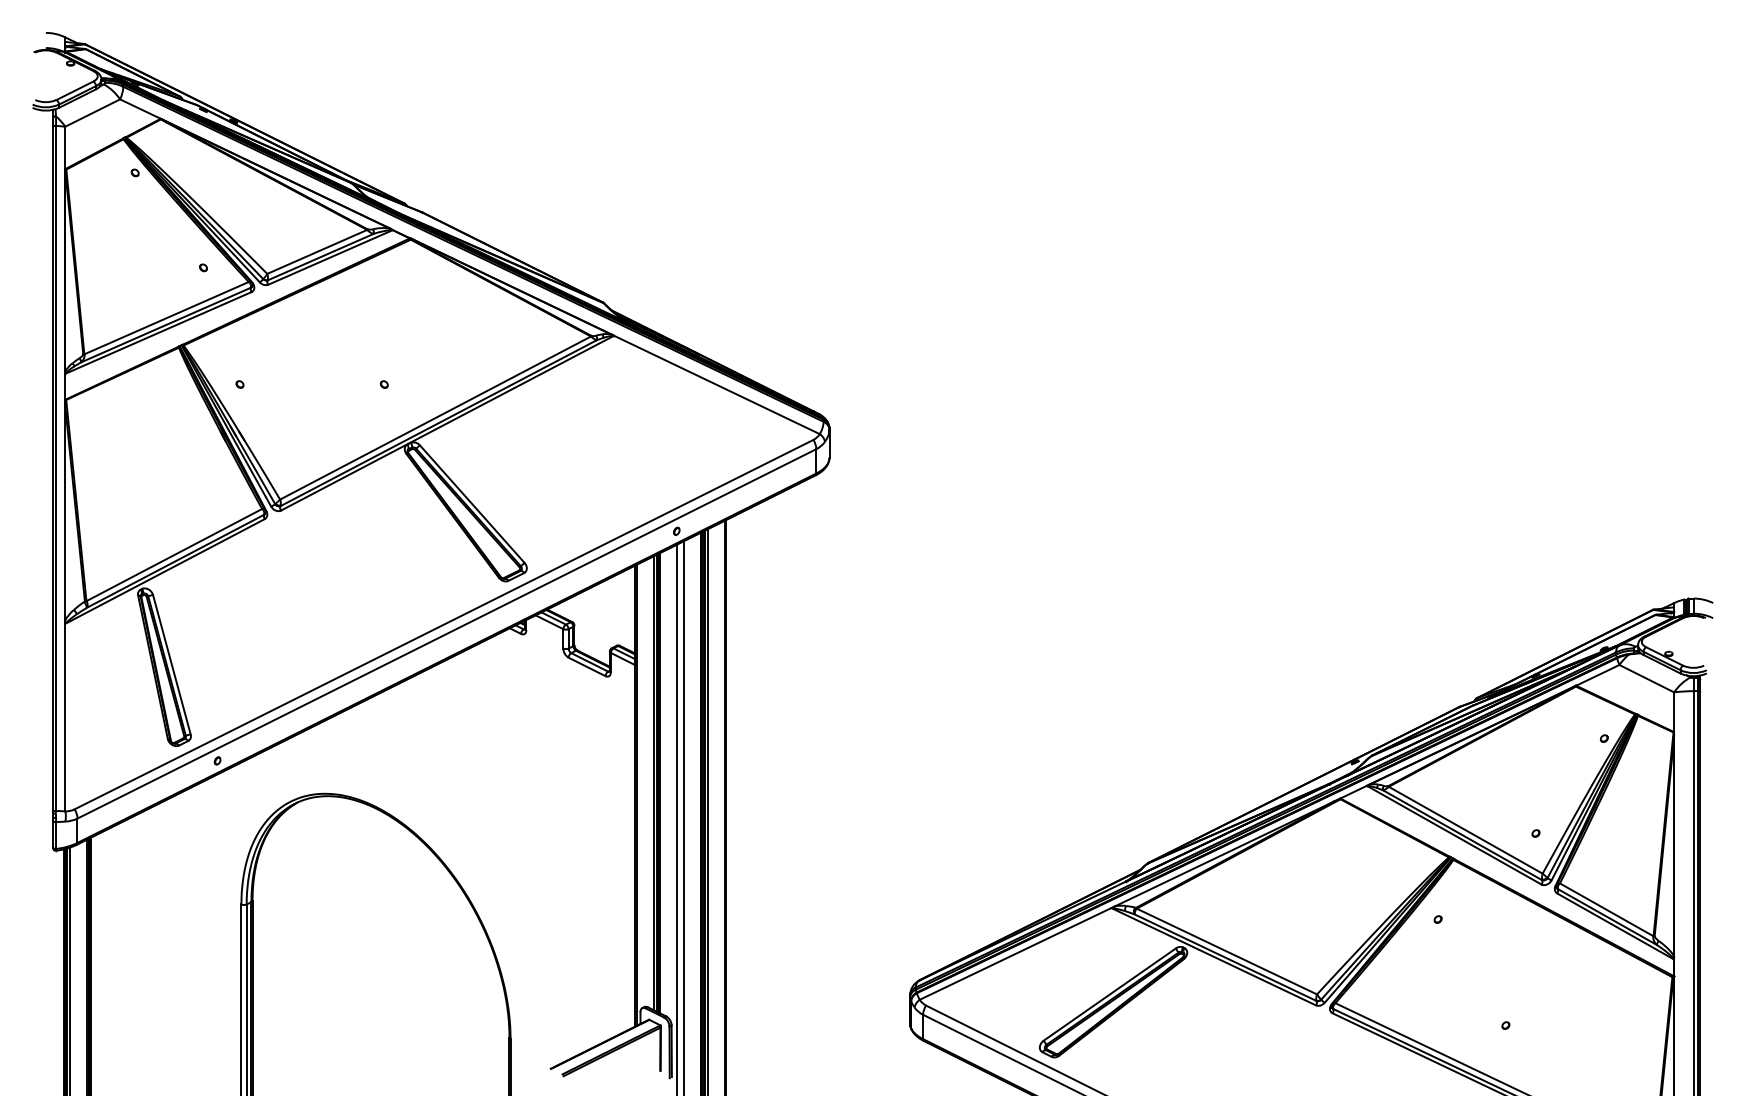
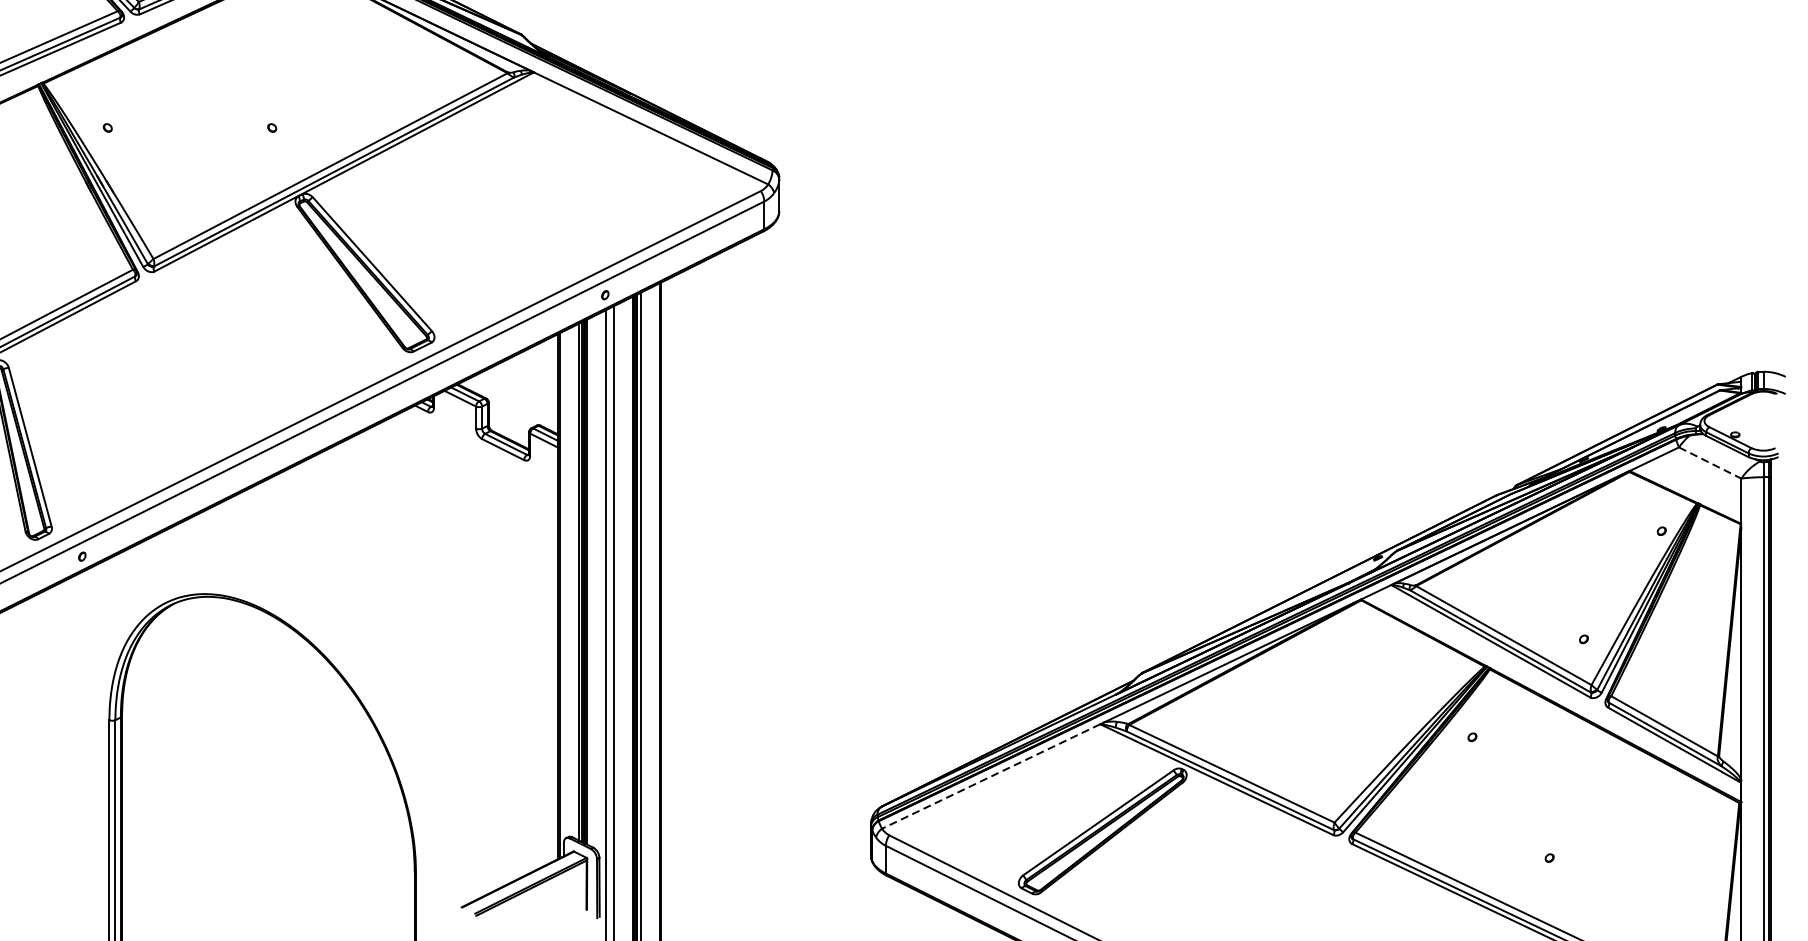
line: (1646, 678) -> (1709, 462), solid -> dashed
line: (1015, 954) -> (991, 777), solid -> dashed

